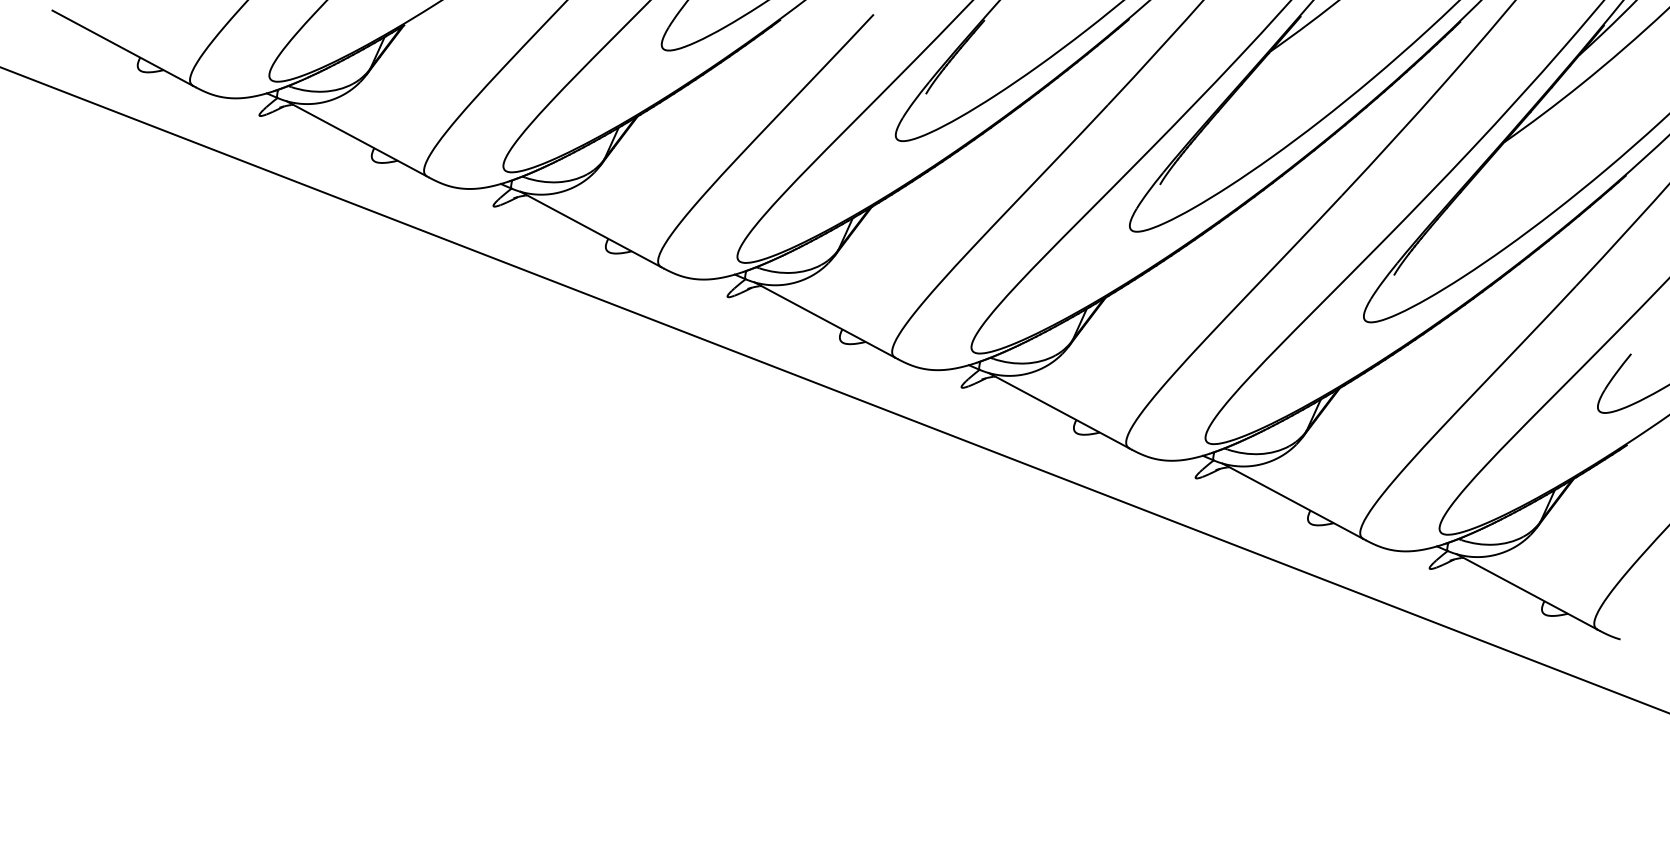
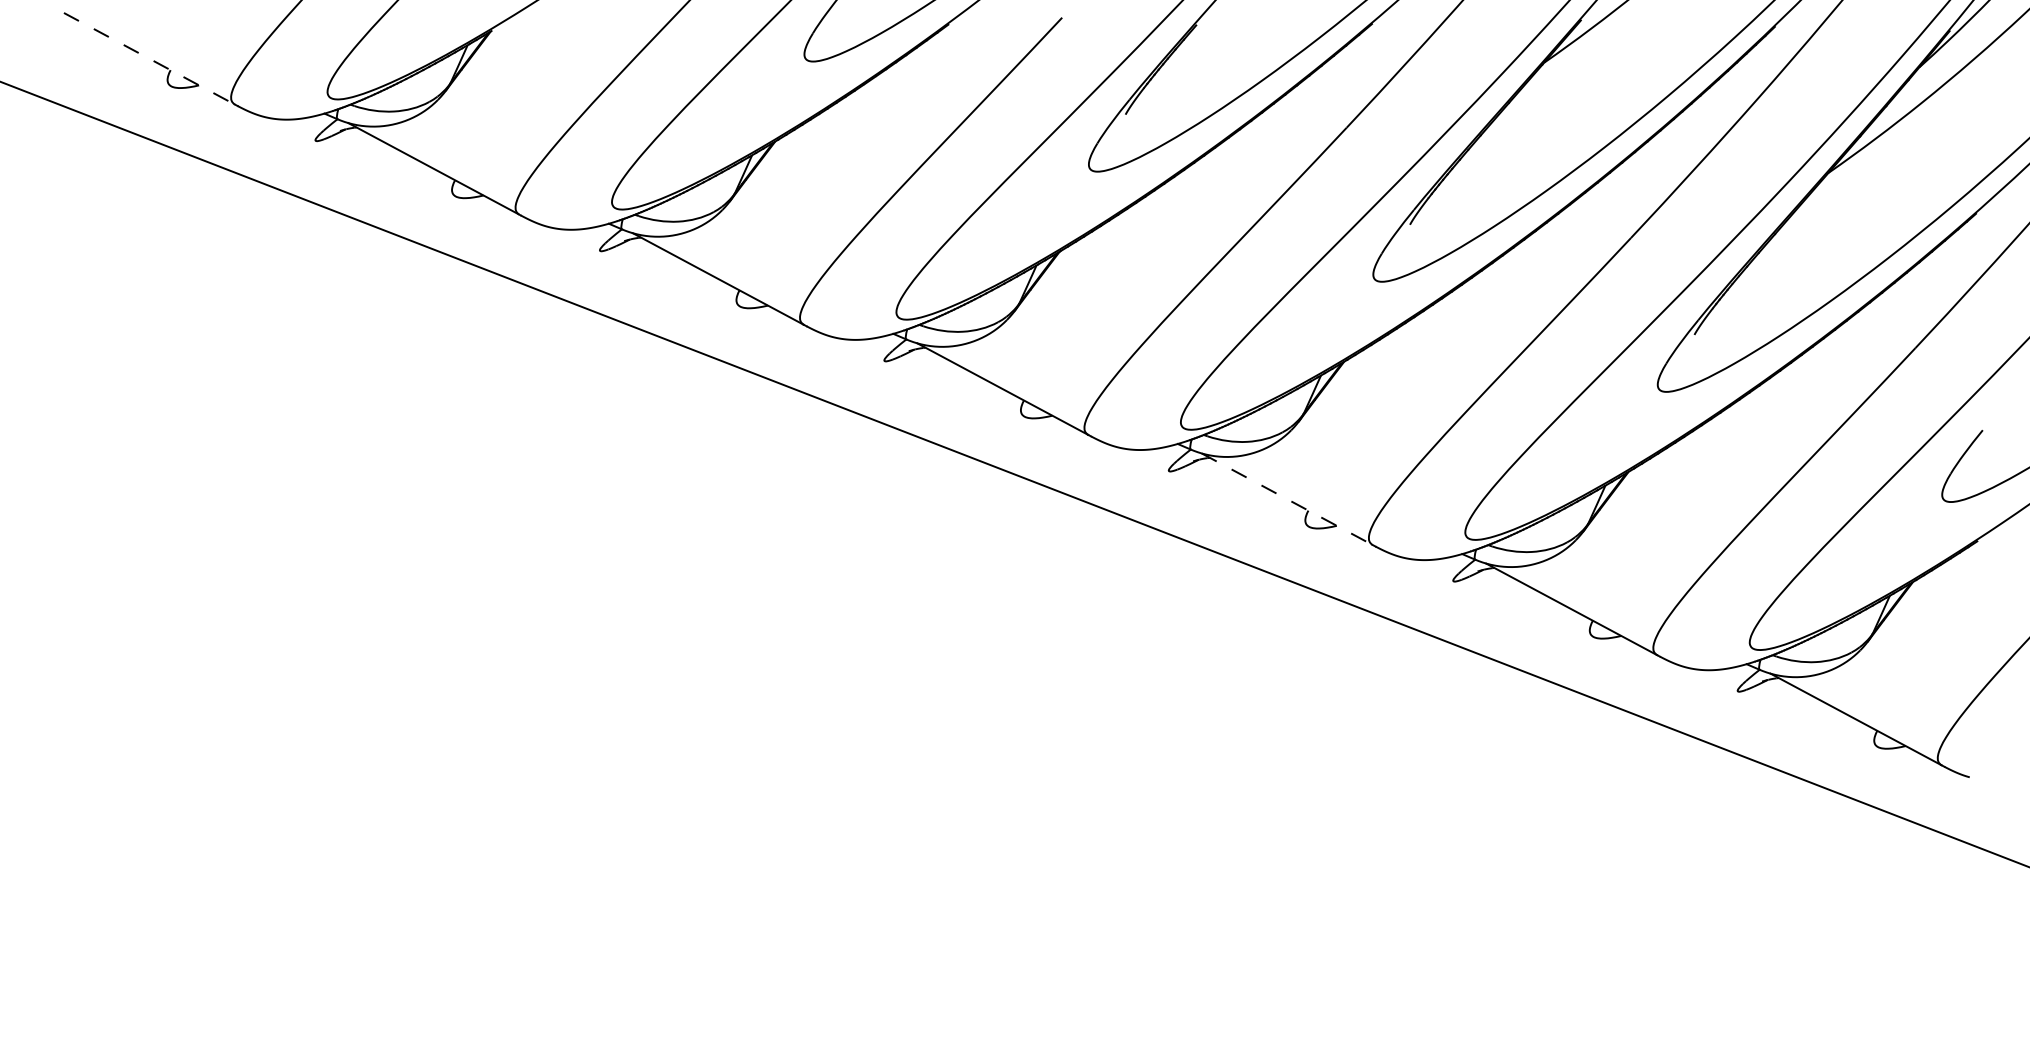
line: (122, 48) -> (149, 58), solid -> dashed
line: (1059, 410) -> (1287, 499), solid -> dashed

